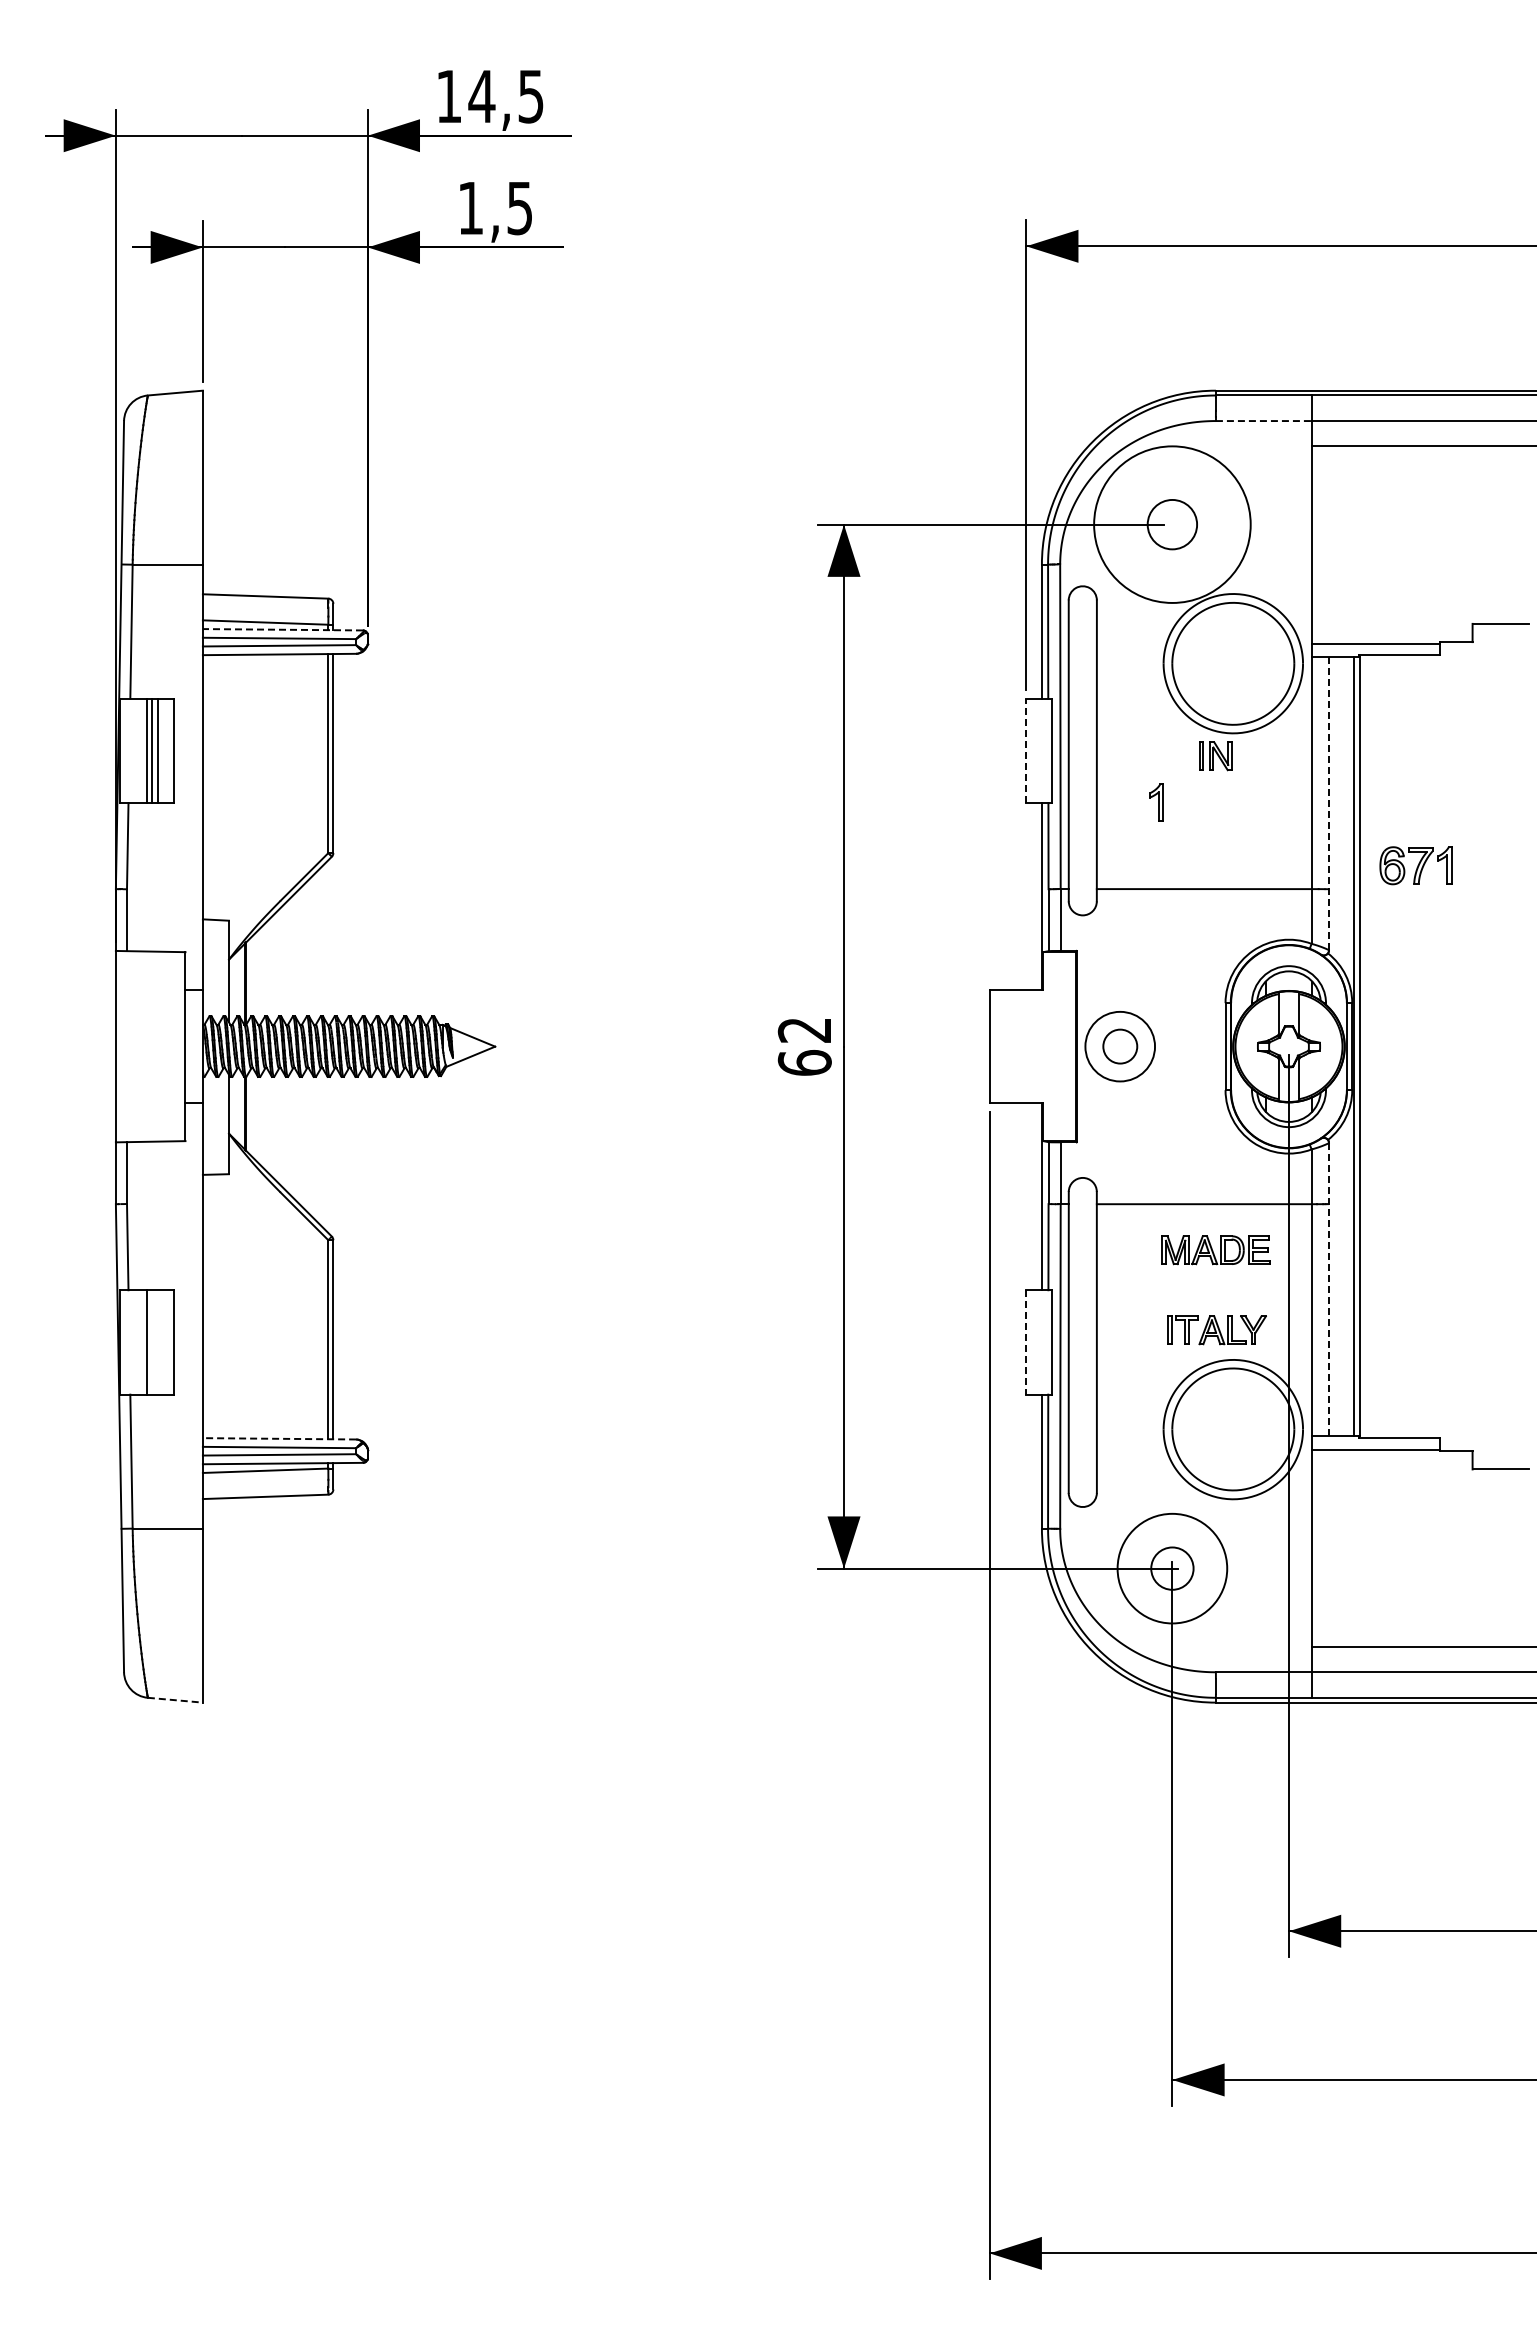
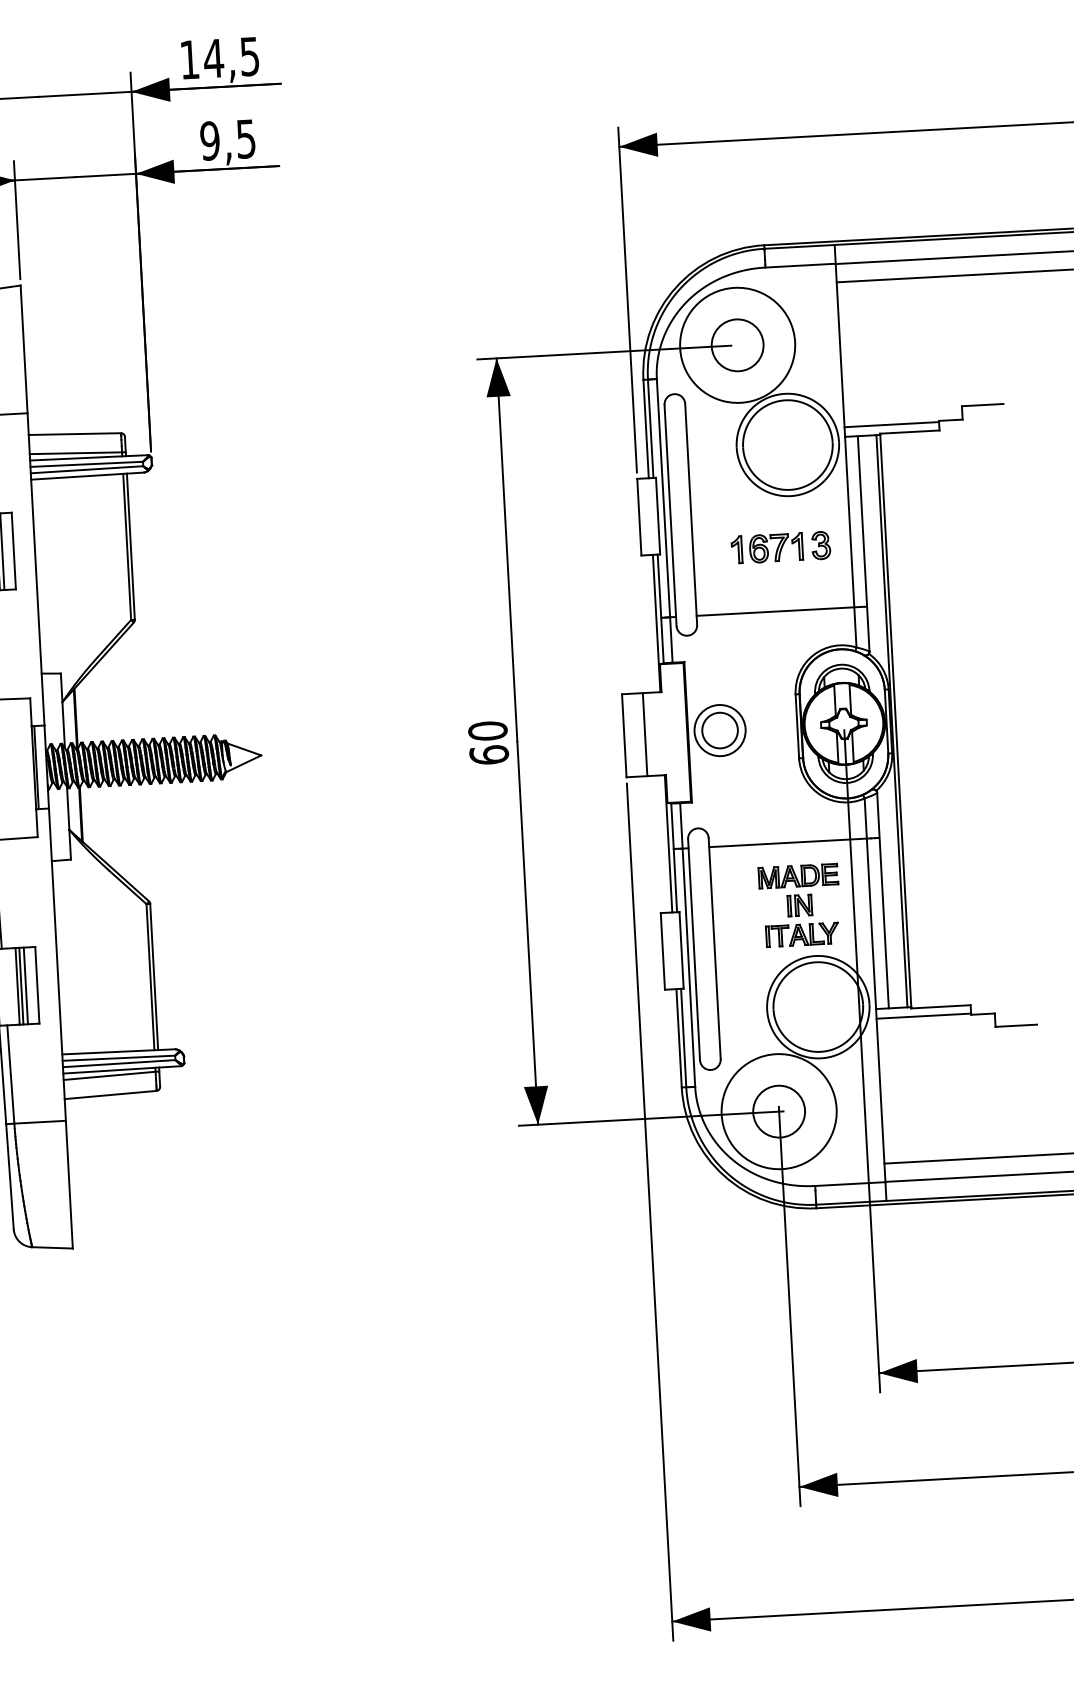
text: (470, 208) -> (209, 141), 1,5 -> 9,5
line: (1263, 421) -> (800, 266), dashed -> solid
circle: (1172, 524) -> (737, 345), size x1.43
line: (282, 629) -> (88, 457), dashed -> solid
line: (1026, 750) -> (639, 516), dashed -> solid
part: (1215, 756) -> (799, 905), moved
part: (1270, 802) -> (820, 545), added
line: (1329, 803) -> (864, 543), dashed -> solid
part: (1415, 865) -> (775, 547), moved
text: (804, 1030) -> (487, 731), 62 -> 60
line: (188, 1046) -> (36, 767), added
line: (1018, 1046) -> (645, 734), added
circle: (1120, 1046) -> (720, 730), size x1.43
line: (1329, 1289) -> (883, 900), dashed -> solid
line: (152, 1342) -> (21, 986), added
line: (158, 1342) -> (25, 985), added
line: (1026, 1342) -> (663, 951), dashed -> solid
line: (279, 1438) -> (118, 1051), dashed -> solid
circle: (1172, 1568) -> (779, 1111), size x1.43
circle: (1172, 1568) -> (779, 1111), size x1.67
line: (175, 1700) -> (52, 1248), dashed -> solid

